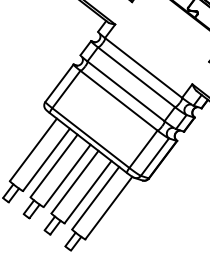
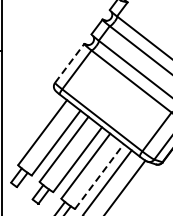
line: (59, 82) -> (69, 62), solid -> dashed
line: (88, 192) -> (99, 176), solid -> dashed

